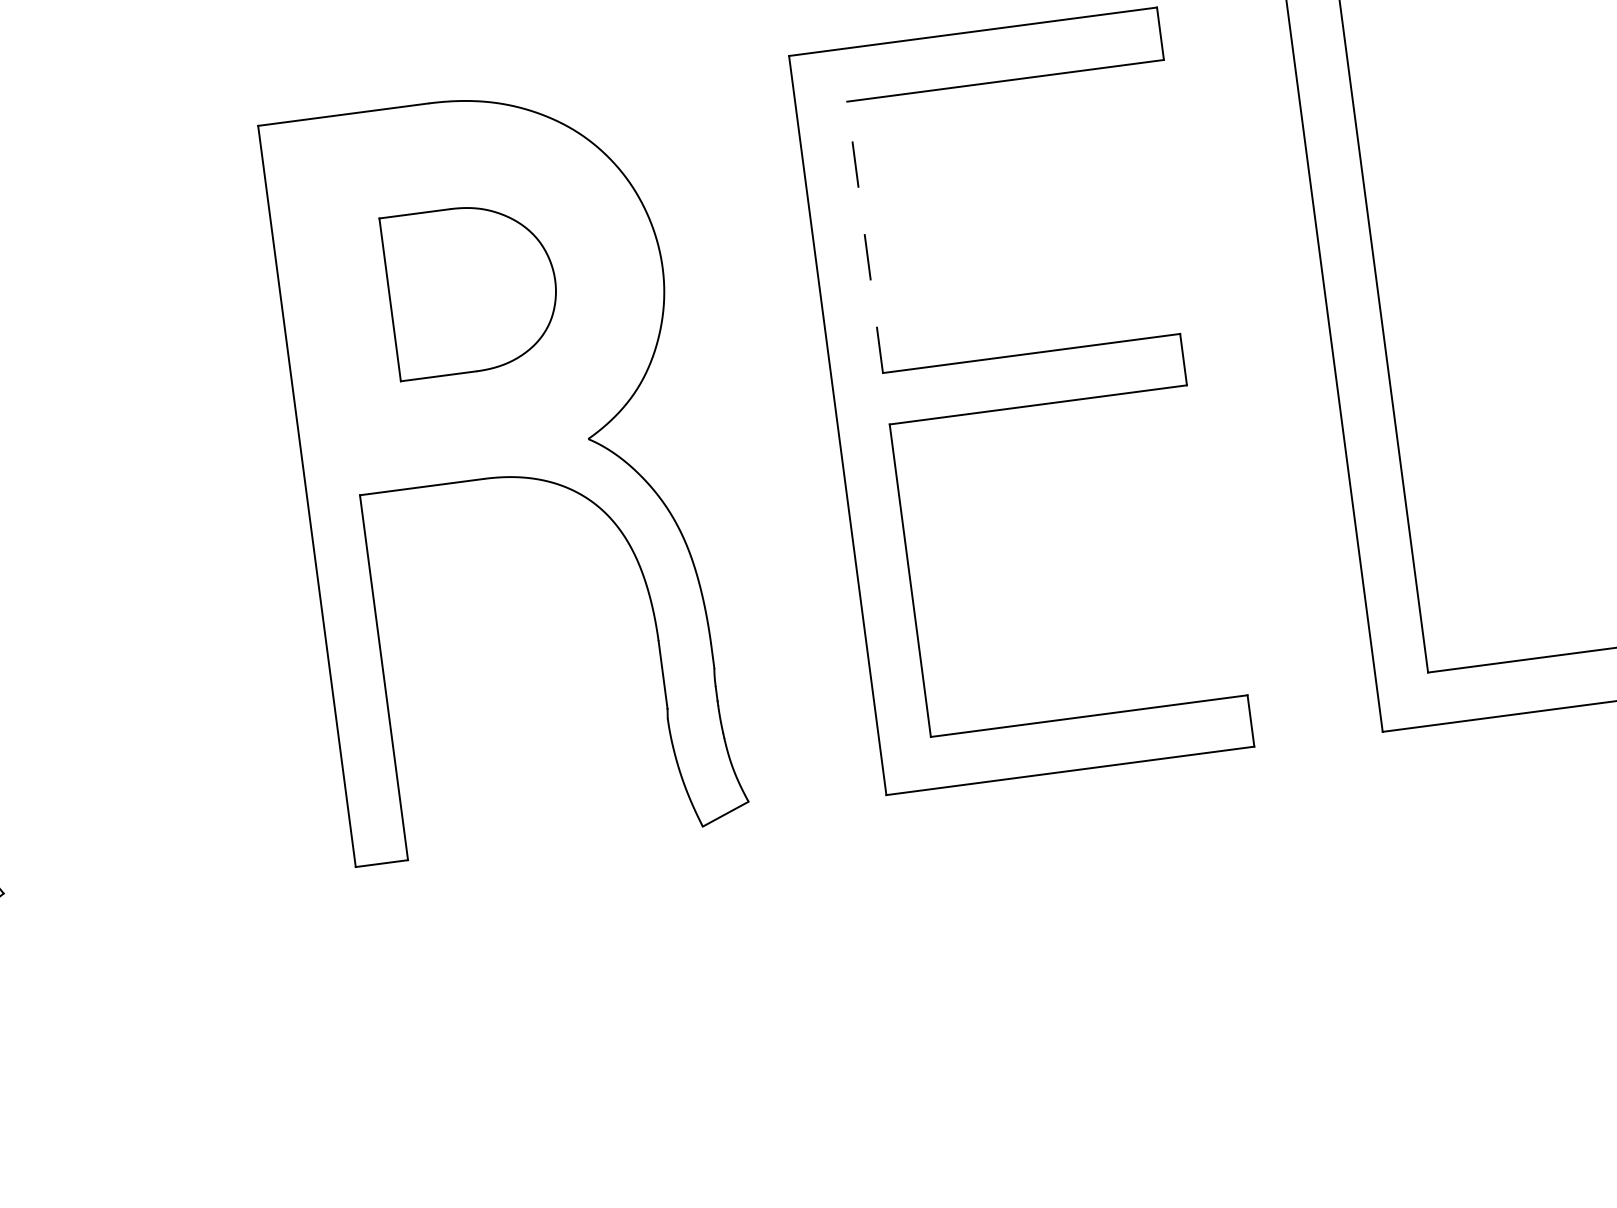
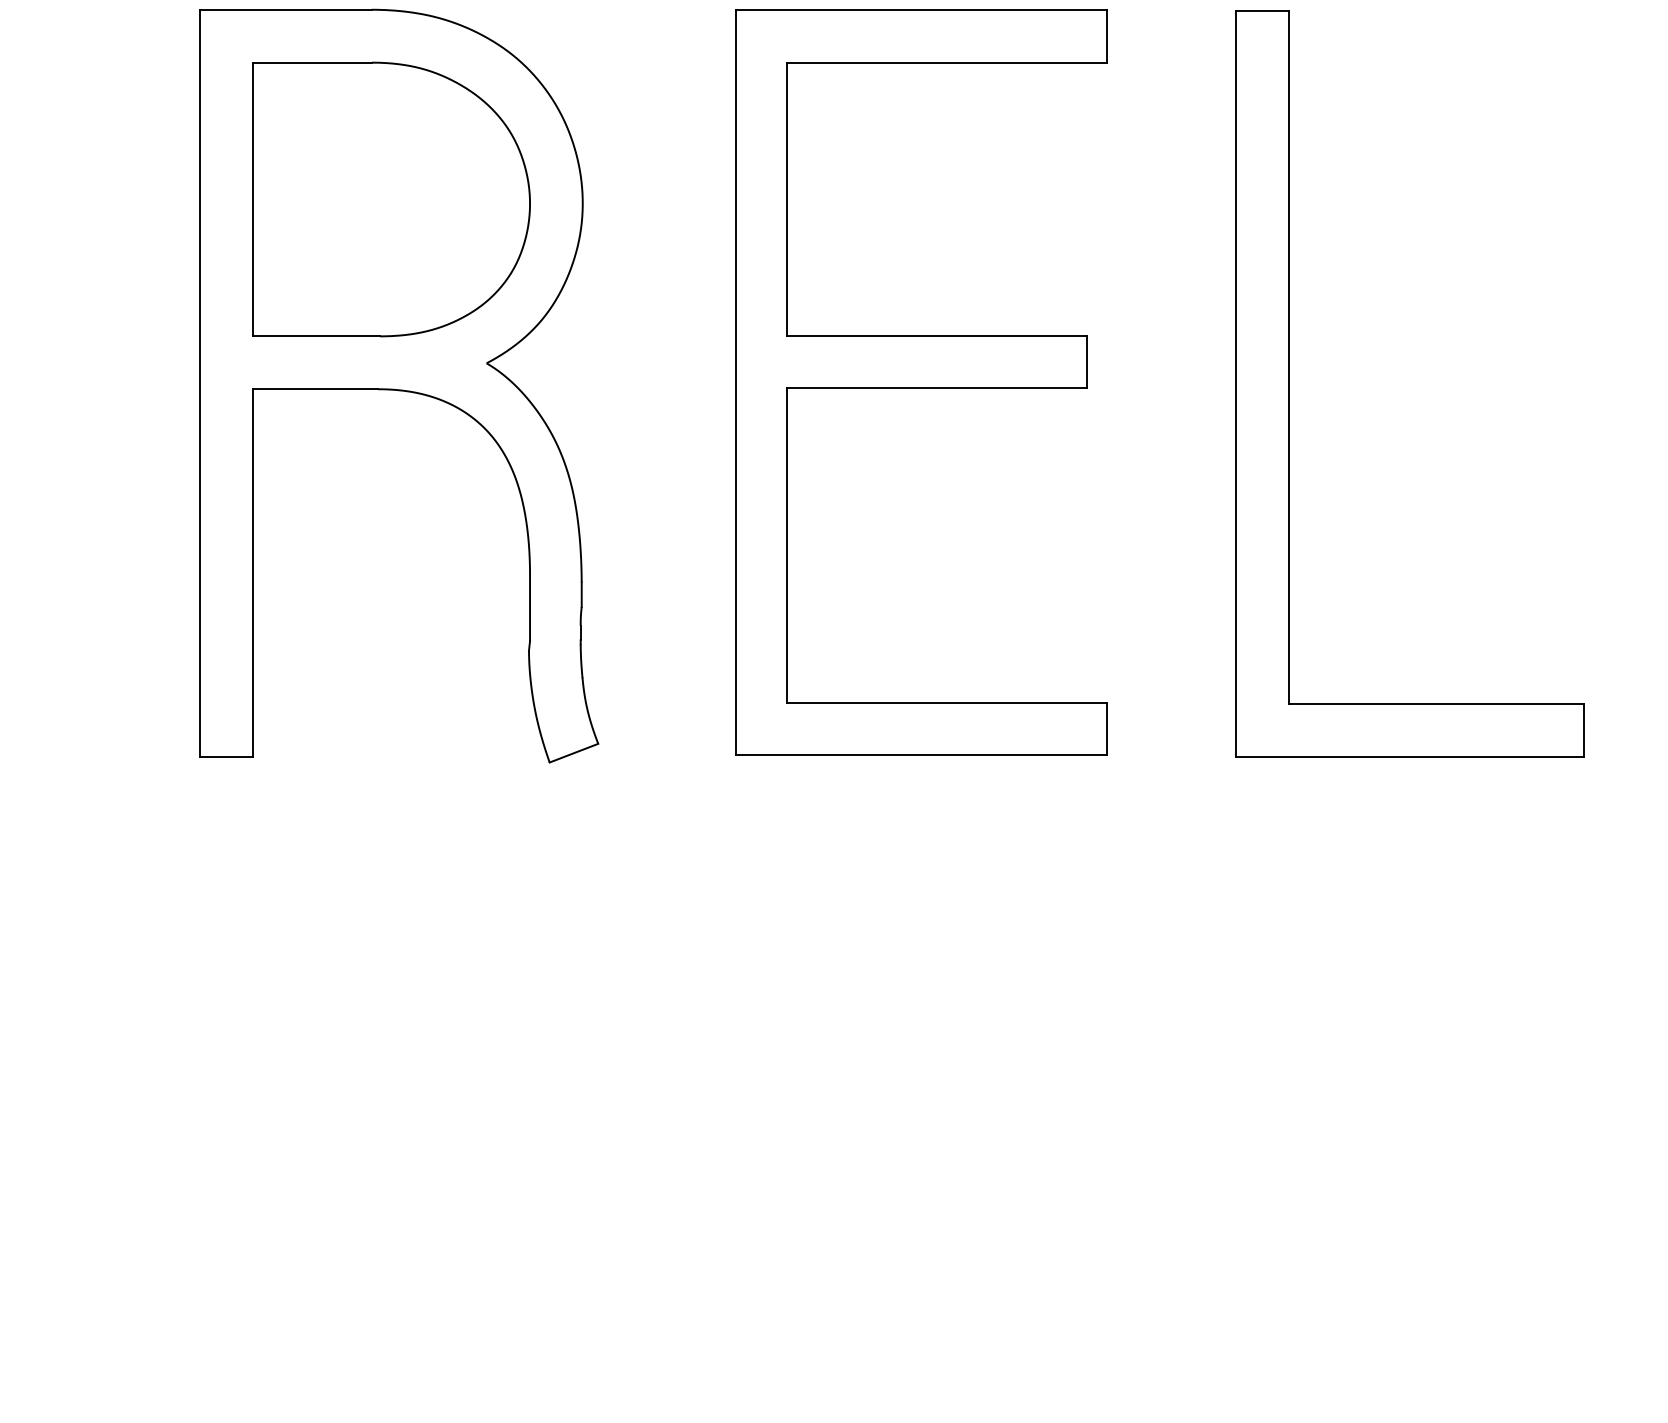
line: (865, 237) -> (787, 199), dashed -> solid
part: (472, 289) -> (391, 199), size x1.67

